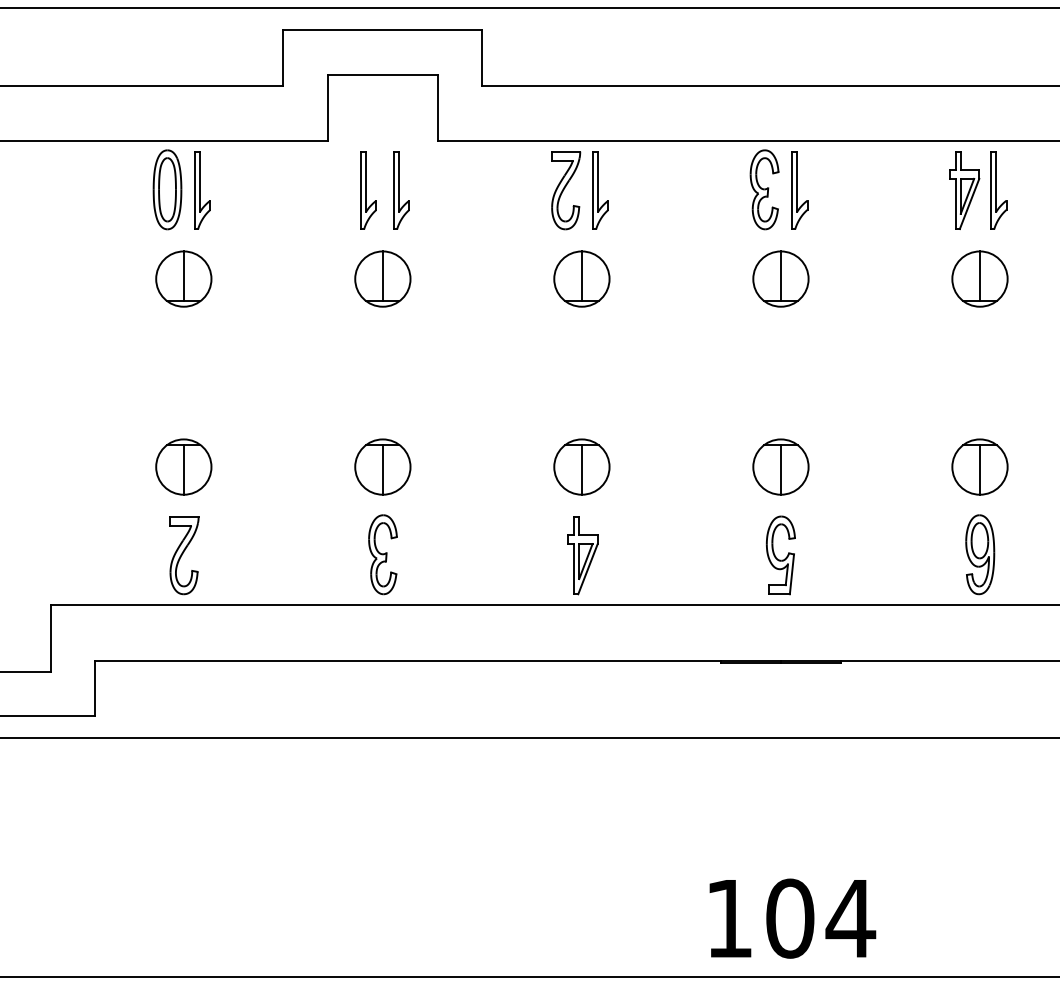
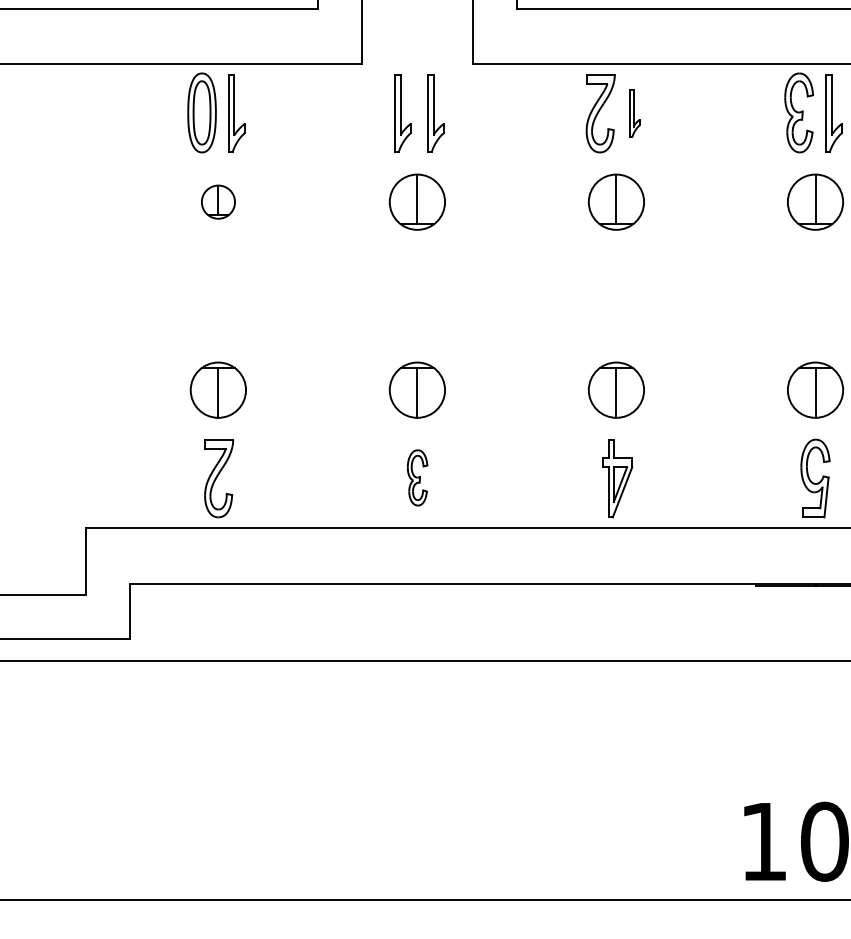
part: (600, 190) -> (635, 113), size x0.6
part: (183, 278) -> (218, 201), size x0.6
part: (382, 554) -> (417, 477), size x0.7

